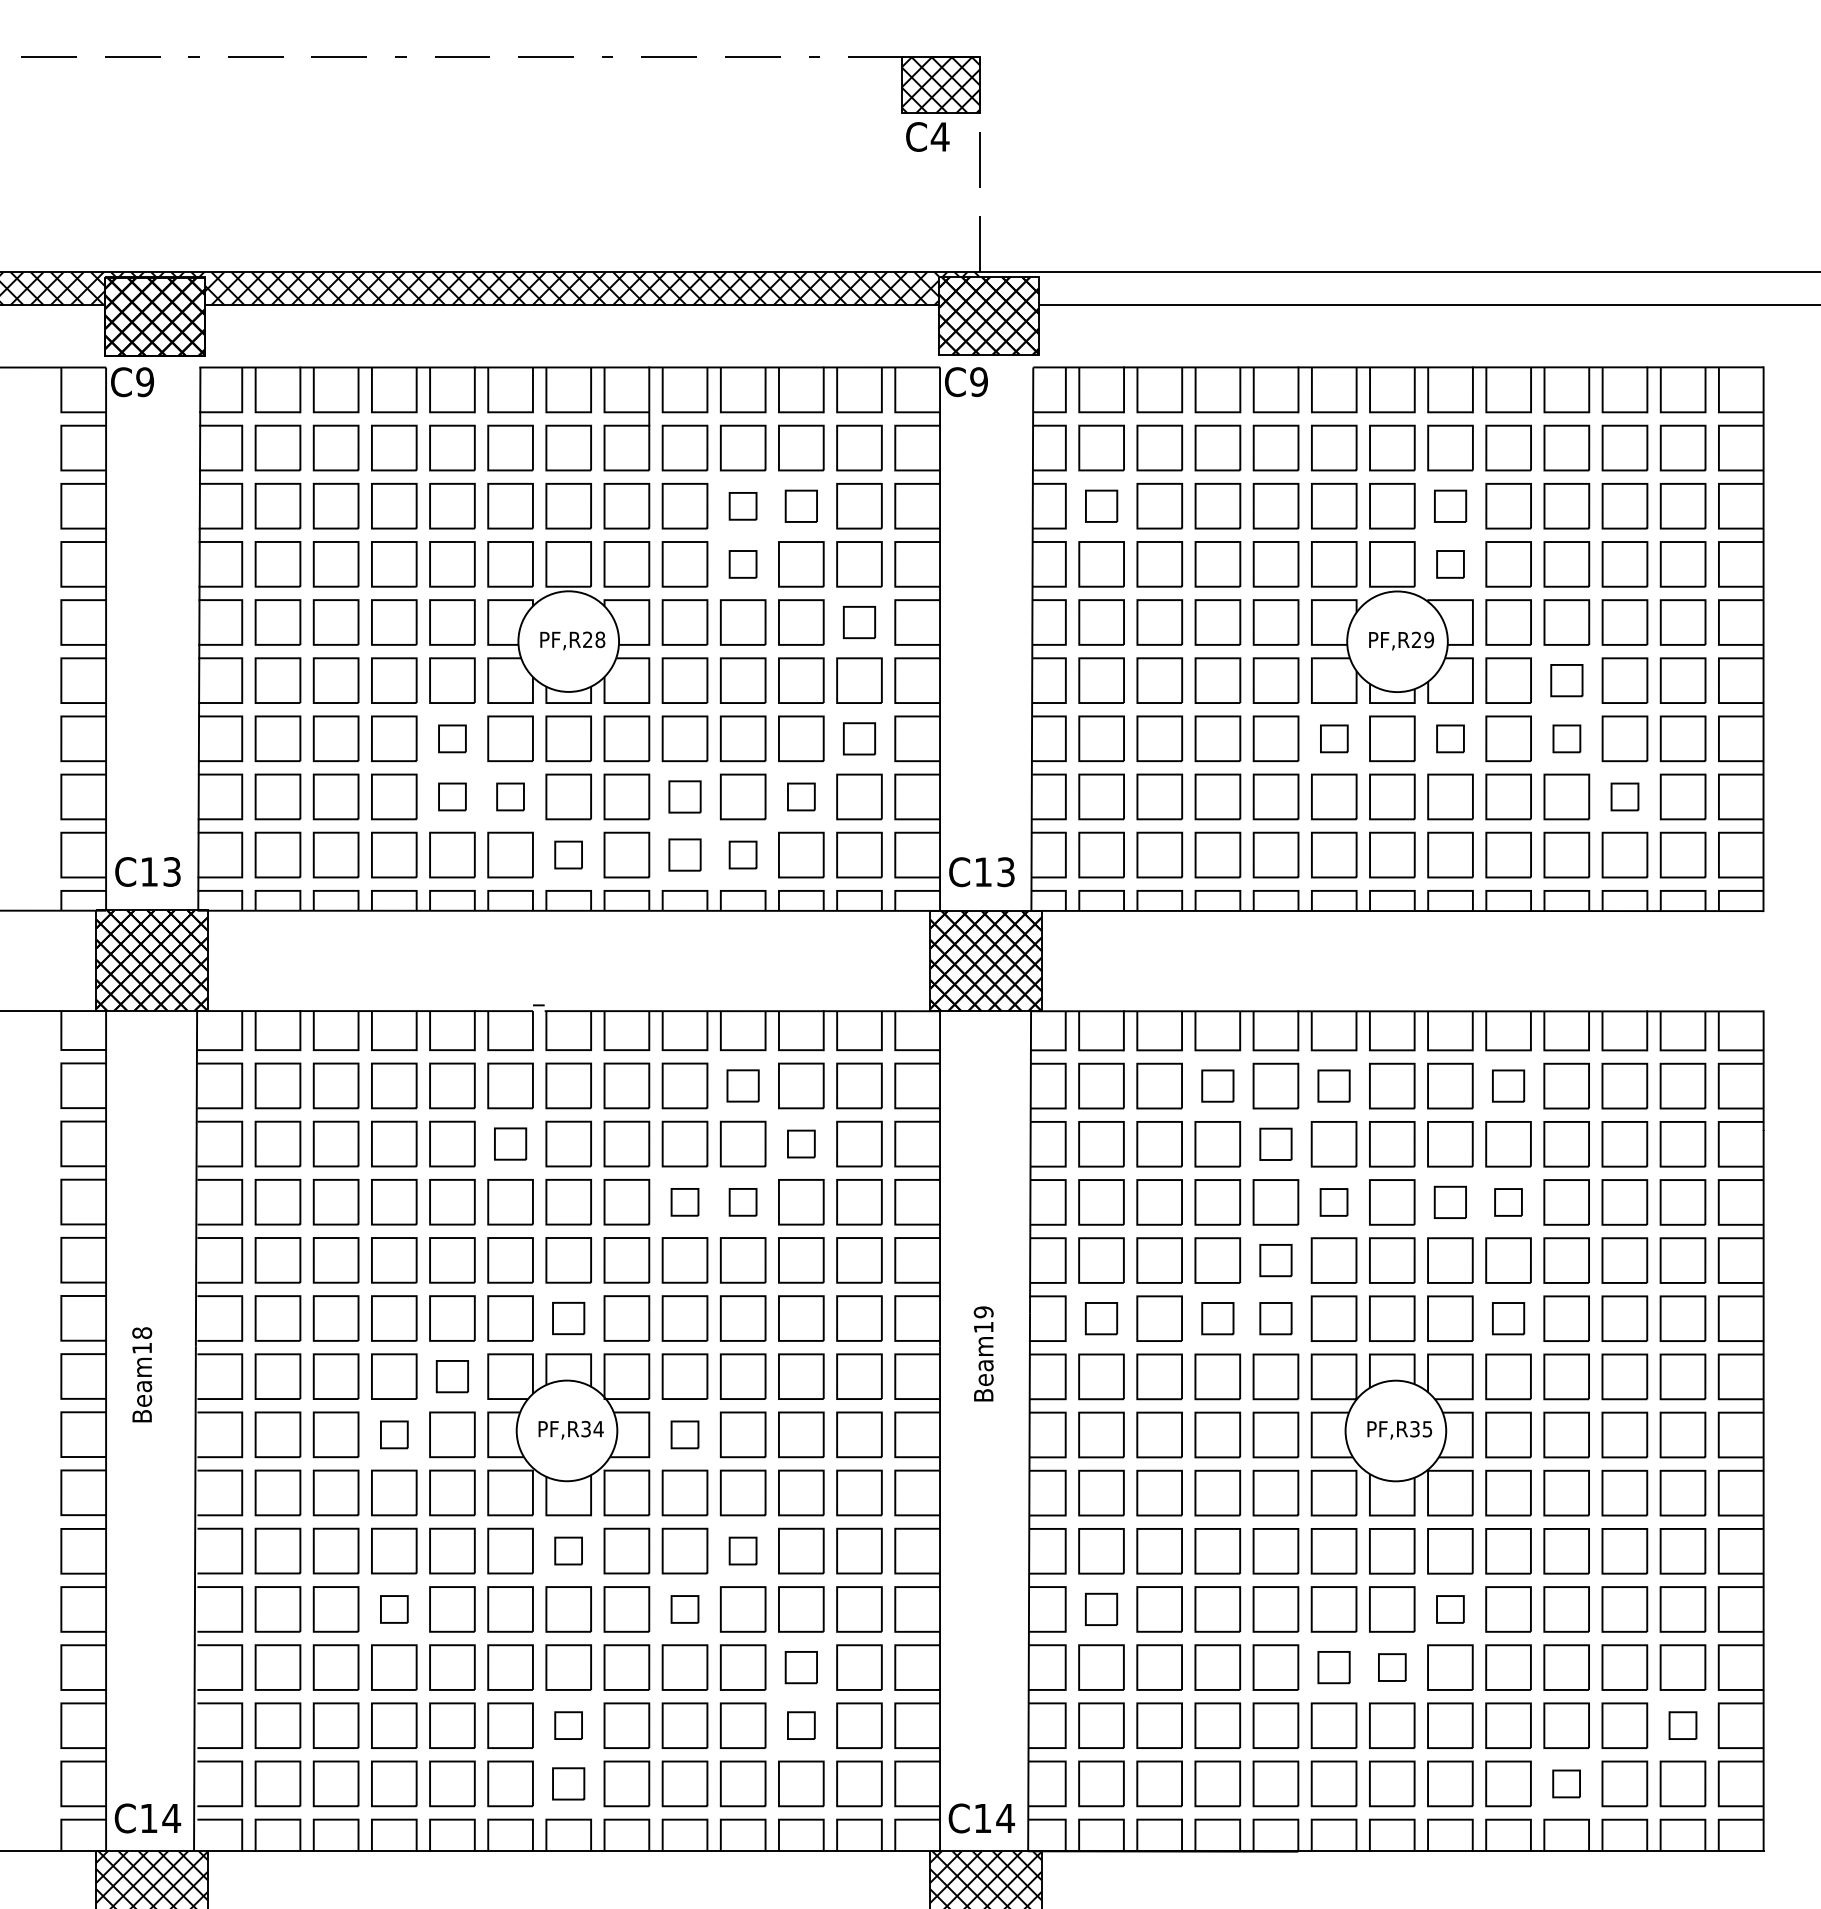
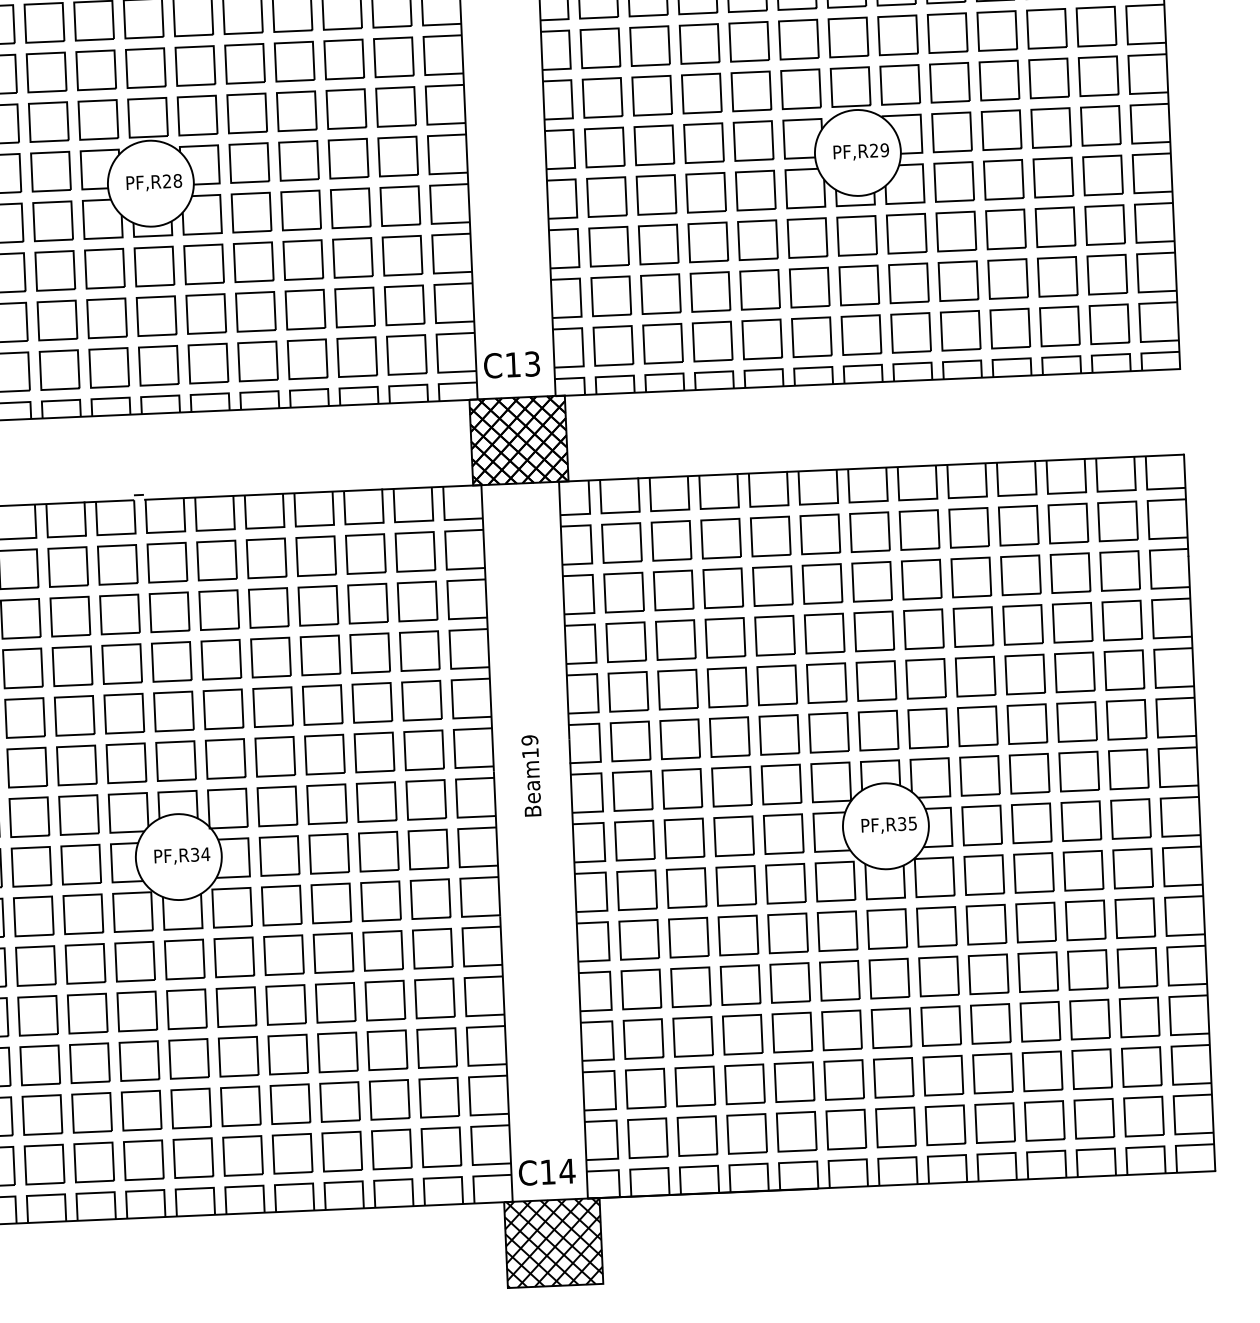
part: (742, 506) -> (294, 61), size x1.67
part: (801, 506) -> (344, 59), size x1.43
part: (1101, 506) -> (600, 48), size x1.43
part: (1450, 506) -> (898, 35), size x1.43
part: (742, 564) -> (296, 111), size x1.67
part: (1450, 564) -> (900, 85), size x1.67
part: (859, 622) -> (398, 156), size x1.43
part: (1566, 680) -> (1003, 179), size x1.43
part: (452, 738) -> (55, 270), size x1.67
part: (859, 738) -> (402, 255), size x1.43
part: (1334, 738) -> (807, 237), size x1.67
part: (1450, 738) -> (906, 233), size x1.67
part: (1566, 738) -> (1005, 229), size x1.67
part: (452, 796) -> (57, 320), size x1.67
part: (510, 796) -> (106, 317), size x1.67
part: (684, 796) -> (255, 311), size x1.43
part: (801, 796) -> (355, 307), size x1.67
part: (1624, 796) -> (1057, 276), size x1.67
part: (568, 854) -> (158, 365), size x1.67
part: (684, 854) -> (257, 360), size x1.43
part: (742, 854) -> (307, 358), size x1.67
part: (742, 1085) -> (315, 555), size x1.43
part: (1217, 1085) -> (720, 538), size x1.43
part: (1333, 1085) -> (819, 533), size x1.43
part: (1508, 1085) -> (969, 527), size x1.43
part: (510, 1143) -> (119, 614), size x1.43
part: (801, 1143) -> (368, 603), size x1.67
part: (1275, 1144) -> (772, 586), size x1.43
part: (684, 1202) -> (270, 657), size x1.67
part: (742, 1202) -> (320, 655), size x1.67
part: (1333, 1202) -> (824, 633), size x1.67
part: (1450, 1202) -> (924, 629), size x1.43
part: (1508, 1202) -> (973, 627), size x1.67
part: (1275, 1260) -> (776, 685), size x1.43
part: (568, 1318) -> (175, 761), size x1.43
part: (1101, 1318) -> (630, 741), size x1.43
part: (1217, 1318) -> (729, 736), size x1.43
part: (1275, 1318) -> (779, 734), size x1.43
part: (1508, 1318) -> (977, 726), size x1.43
part: (452, 1376) -> (79, 814), size x1.43
part: (394, 1434) -> (31, 866), size x1.67
part: (684, 1434) -> (279, 855), size x1.67
part: (568, 1550) -> (184, 959), size x1.67
part: (742, 1550) -> (332, 952), size x1.67
part: (394, 1609) -> (38, 1015), size x1.67
part: (684, 1609) -> (285, 1005), size x1.67
part: (1101, 1609) -> (641, 989), size x1.43
part: (1450, 1609) -> (939, 976), size x1.67
part: (801, 1667) -> (387, 1050), size x1.43
part: (1333, 1667) -> (841, 1030), size x1.43
part: (1392, 1667) -> (891, 1028), size x1.67
part: (568, 1725) -> (191, 1108), size x1.67
part: (801, 1725) -> (389, 1099), size x1.67
part: (1682, 1725) -> (1141, 1066), size x1.67
part: (568, 1783) -> (193, 1157), size x1.43
part: (1566, 1783) -> (1044, 1120), size x1.67

